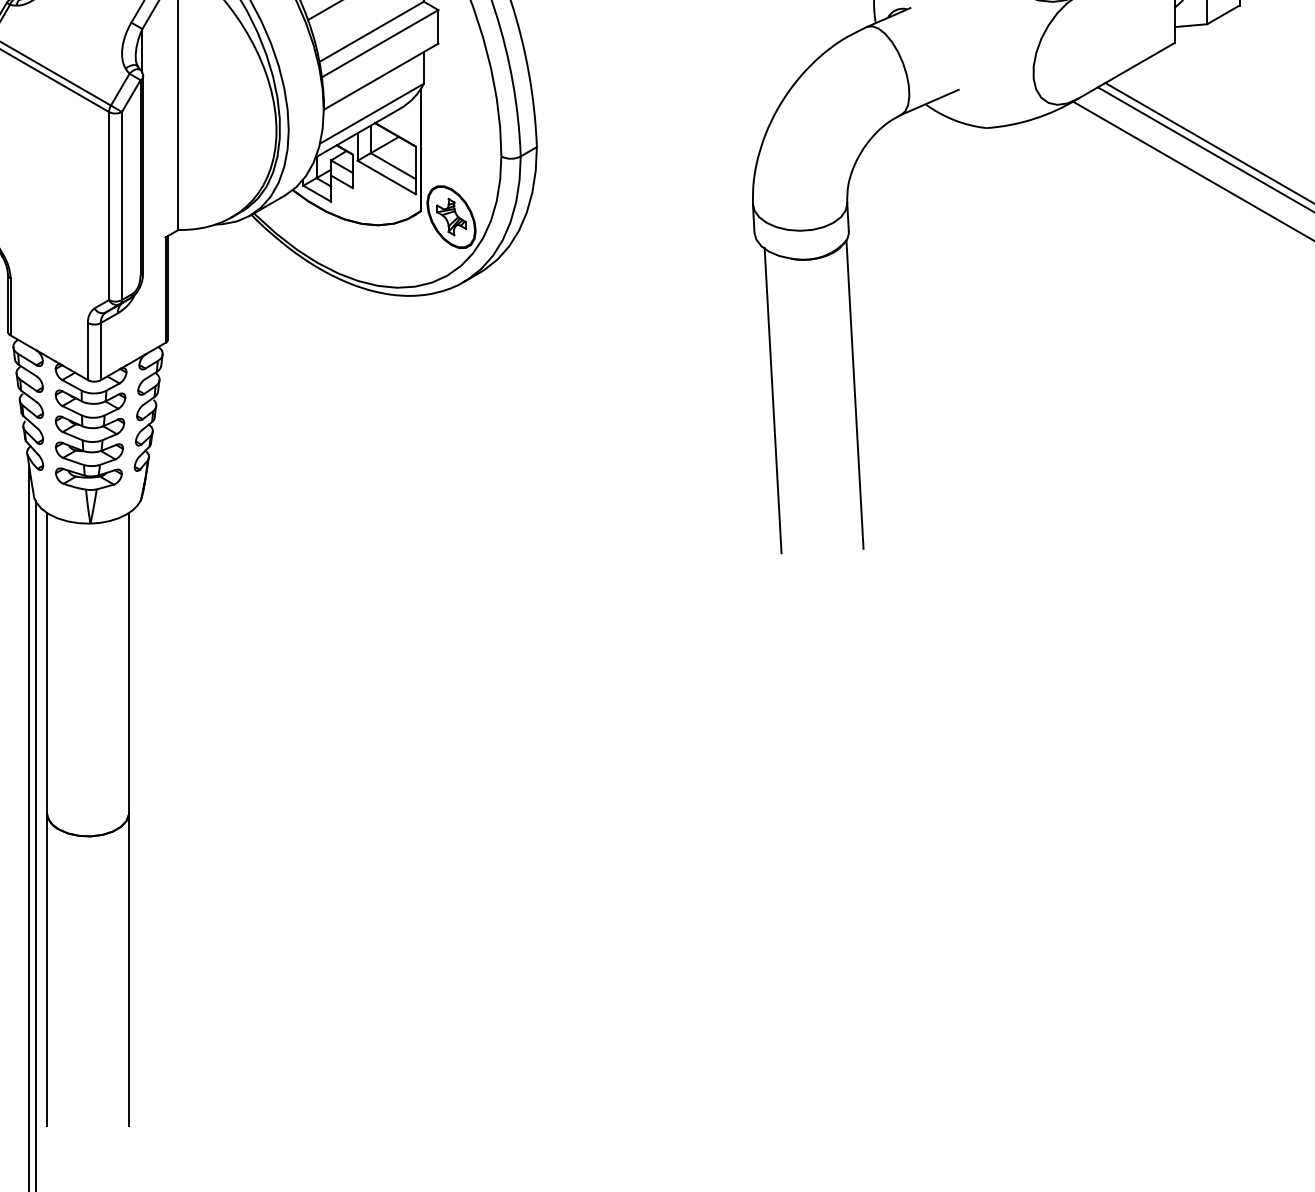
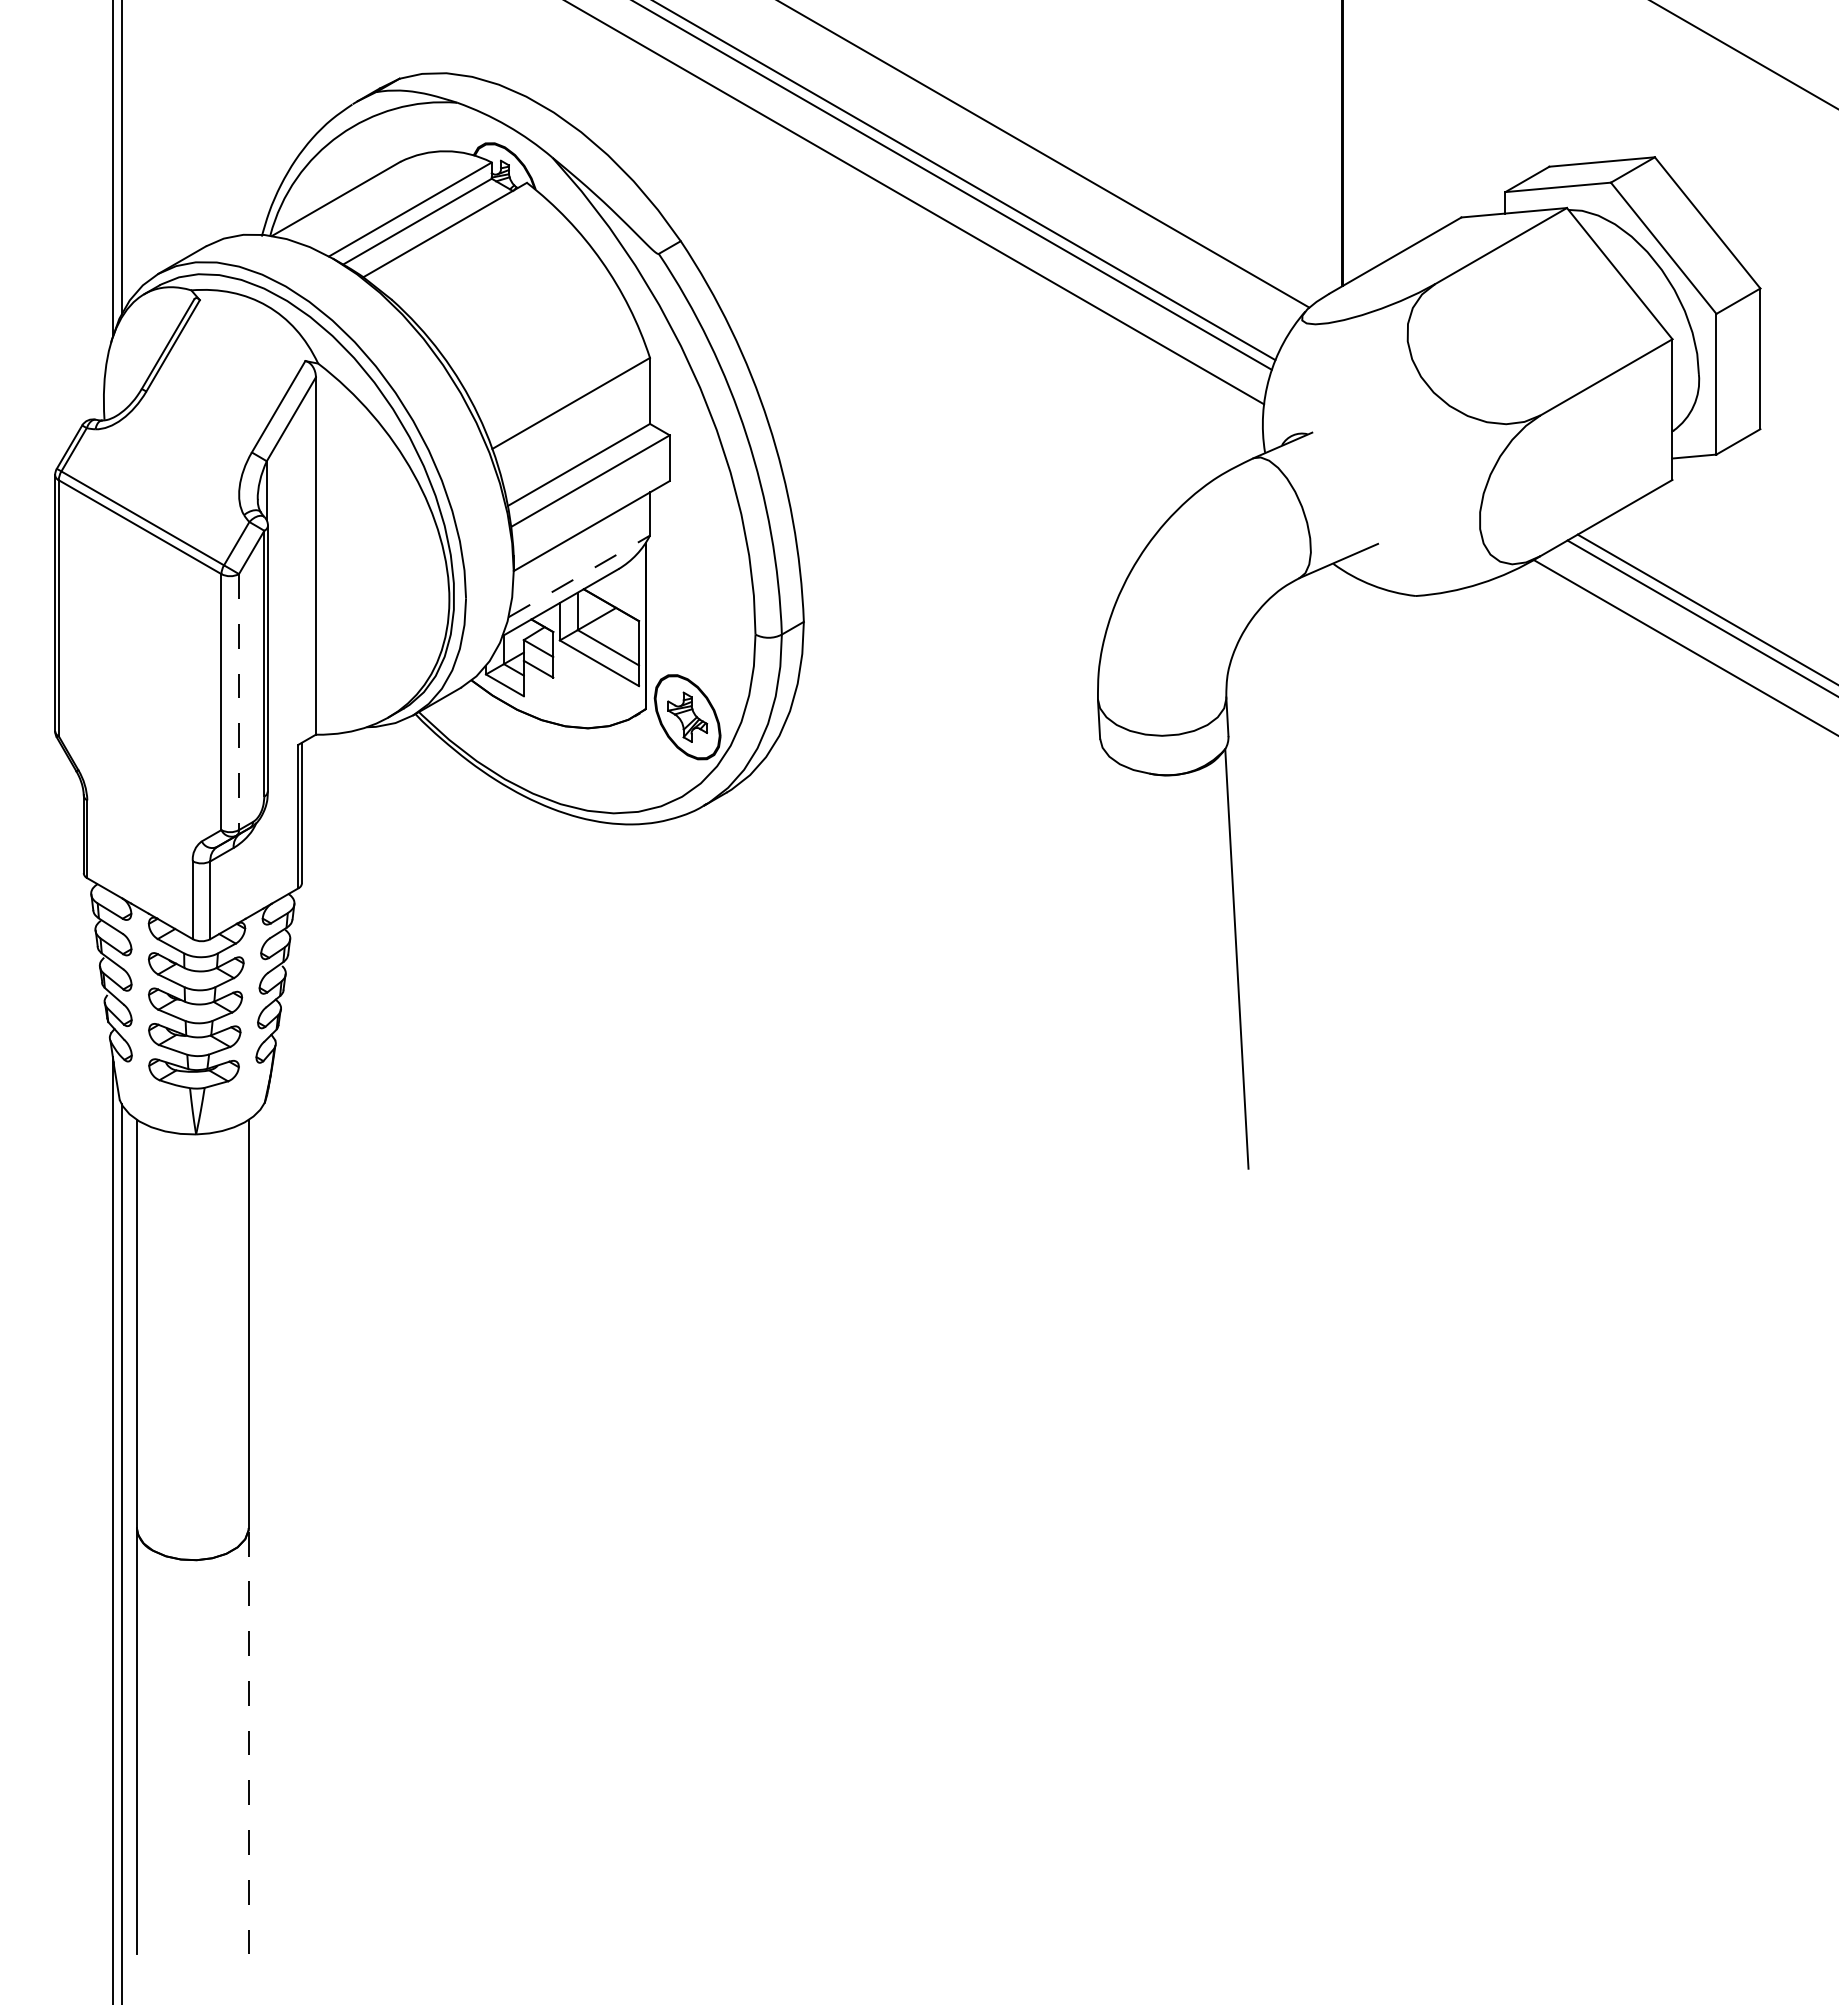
line: (372, 113) -> (579, 576), solid -> dashed
line: (122, 206) -> (239, 702), solid -> dashed
line: (772, 400) -> (1124, 966), removed
line: (128, 968) -> (248, 1740), solid -> dashed

